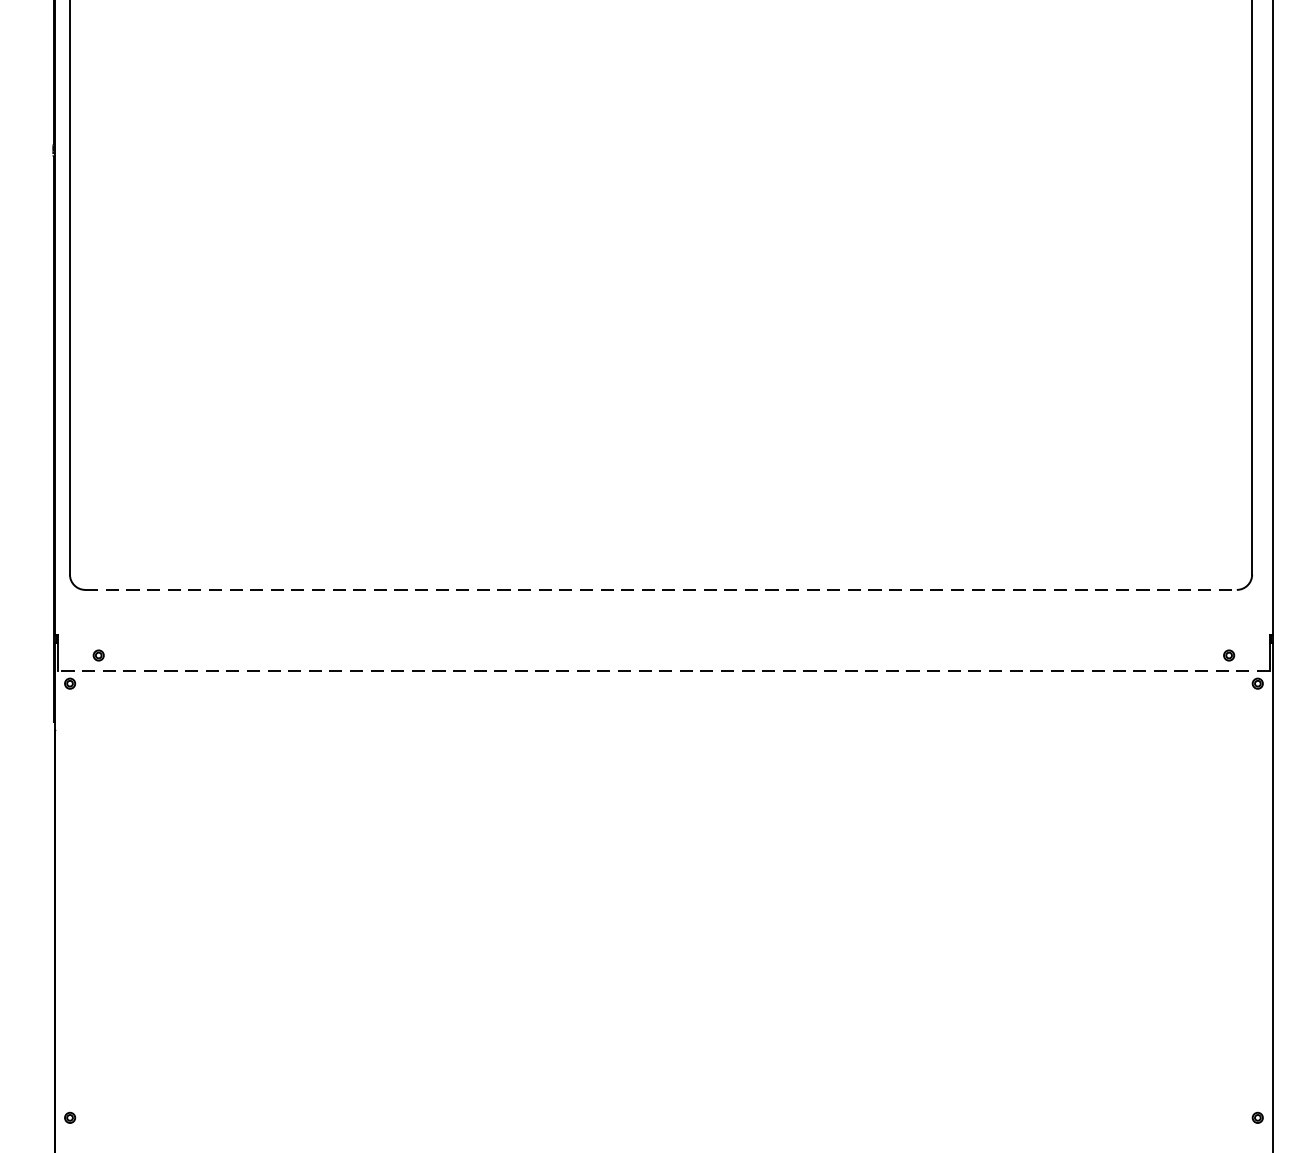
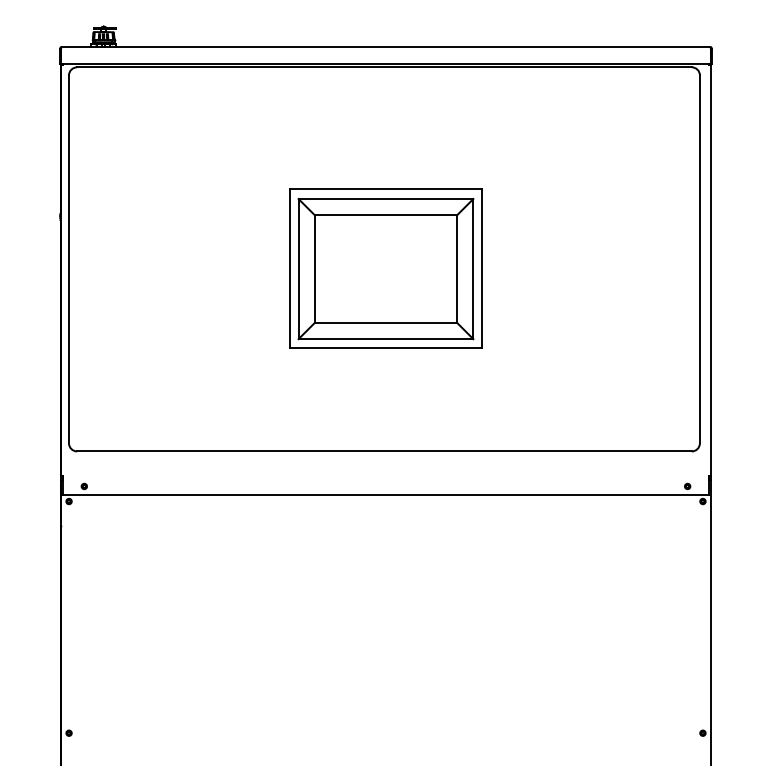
part: (663, 247) -> (385, 268), added
line: (661, 589) -> (384, 451), dashed -> solid
line: (663, 670) -> (385, 494), dashed -> solid

